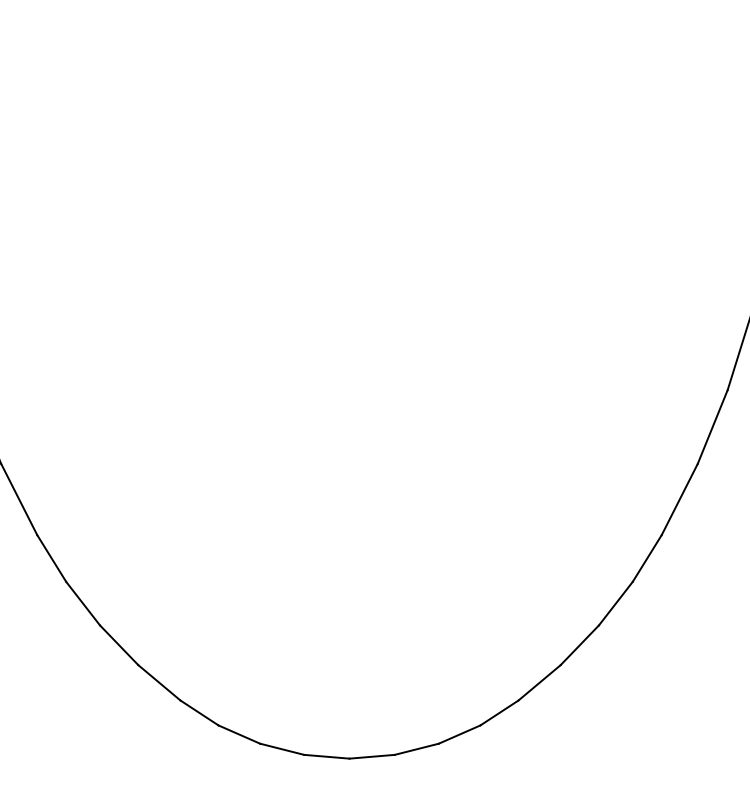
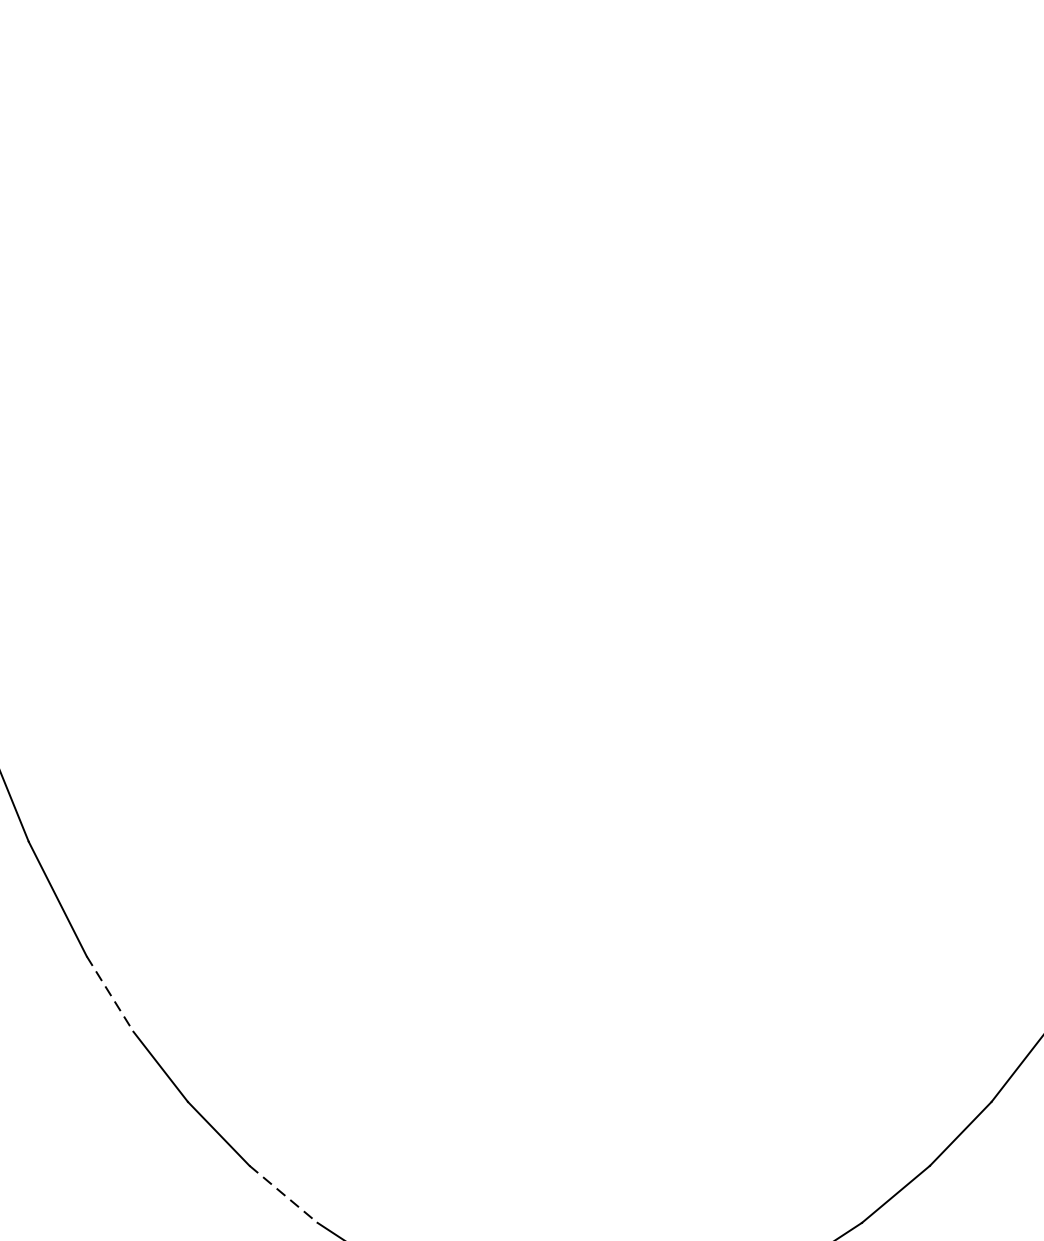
line: (51, 558) -> (109, 994), solid -> dashed
line: (159, 682) -> (283, 1193), solid -> dashed

